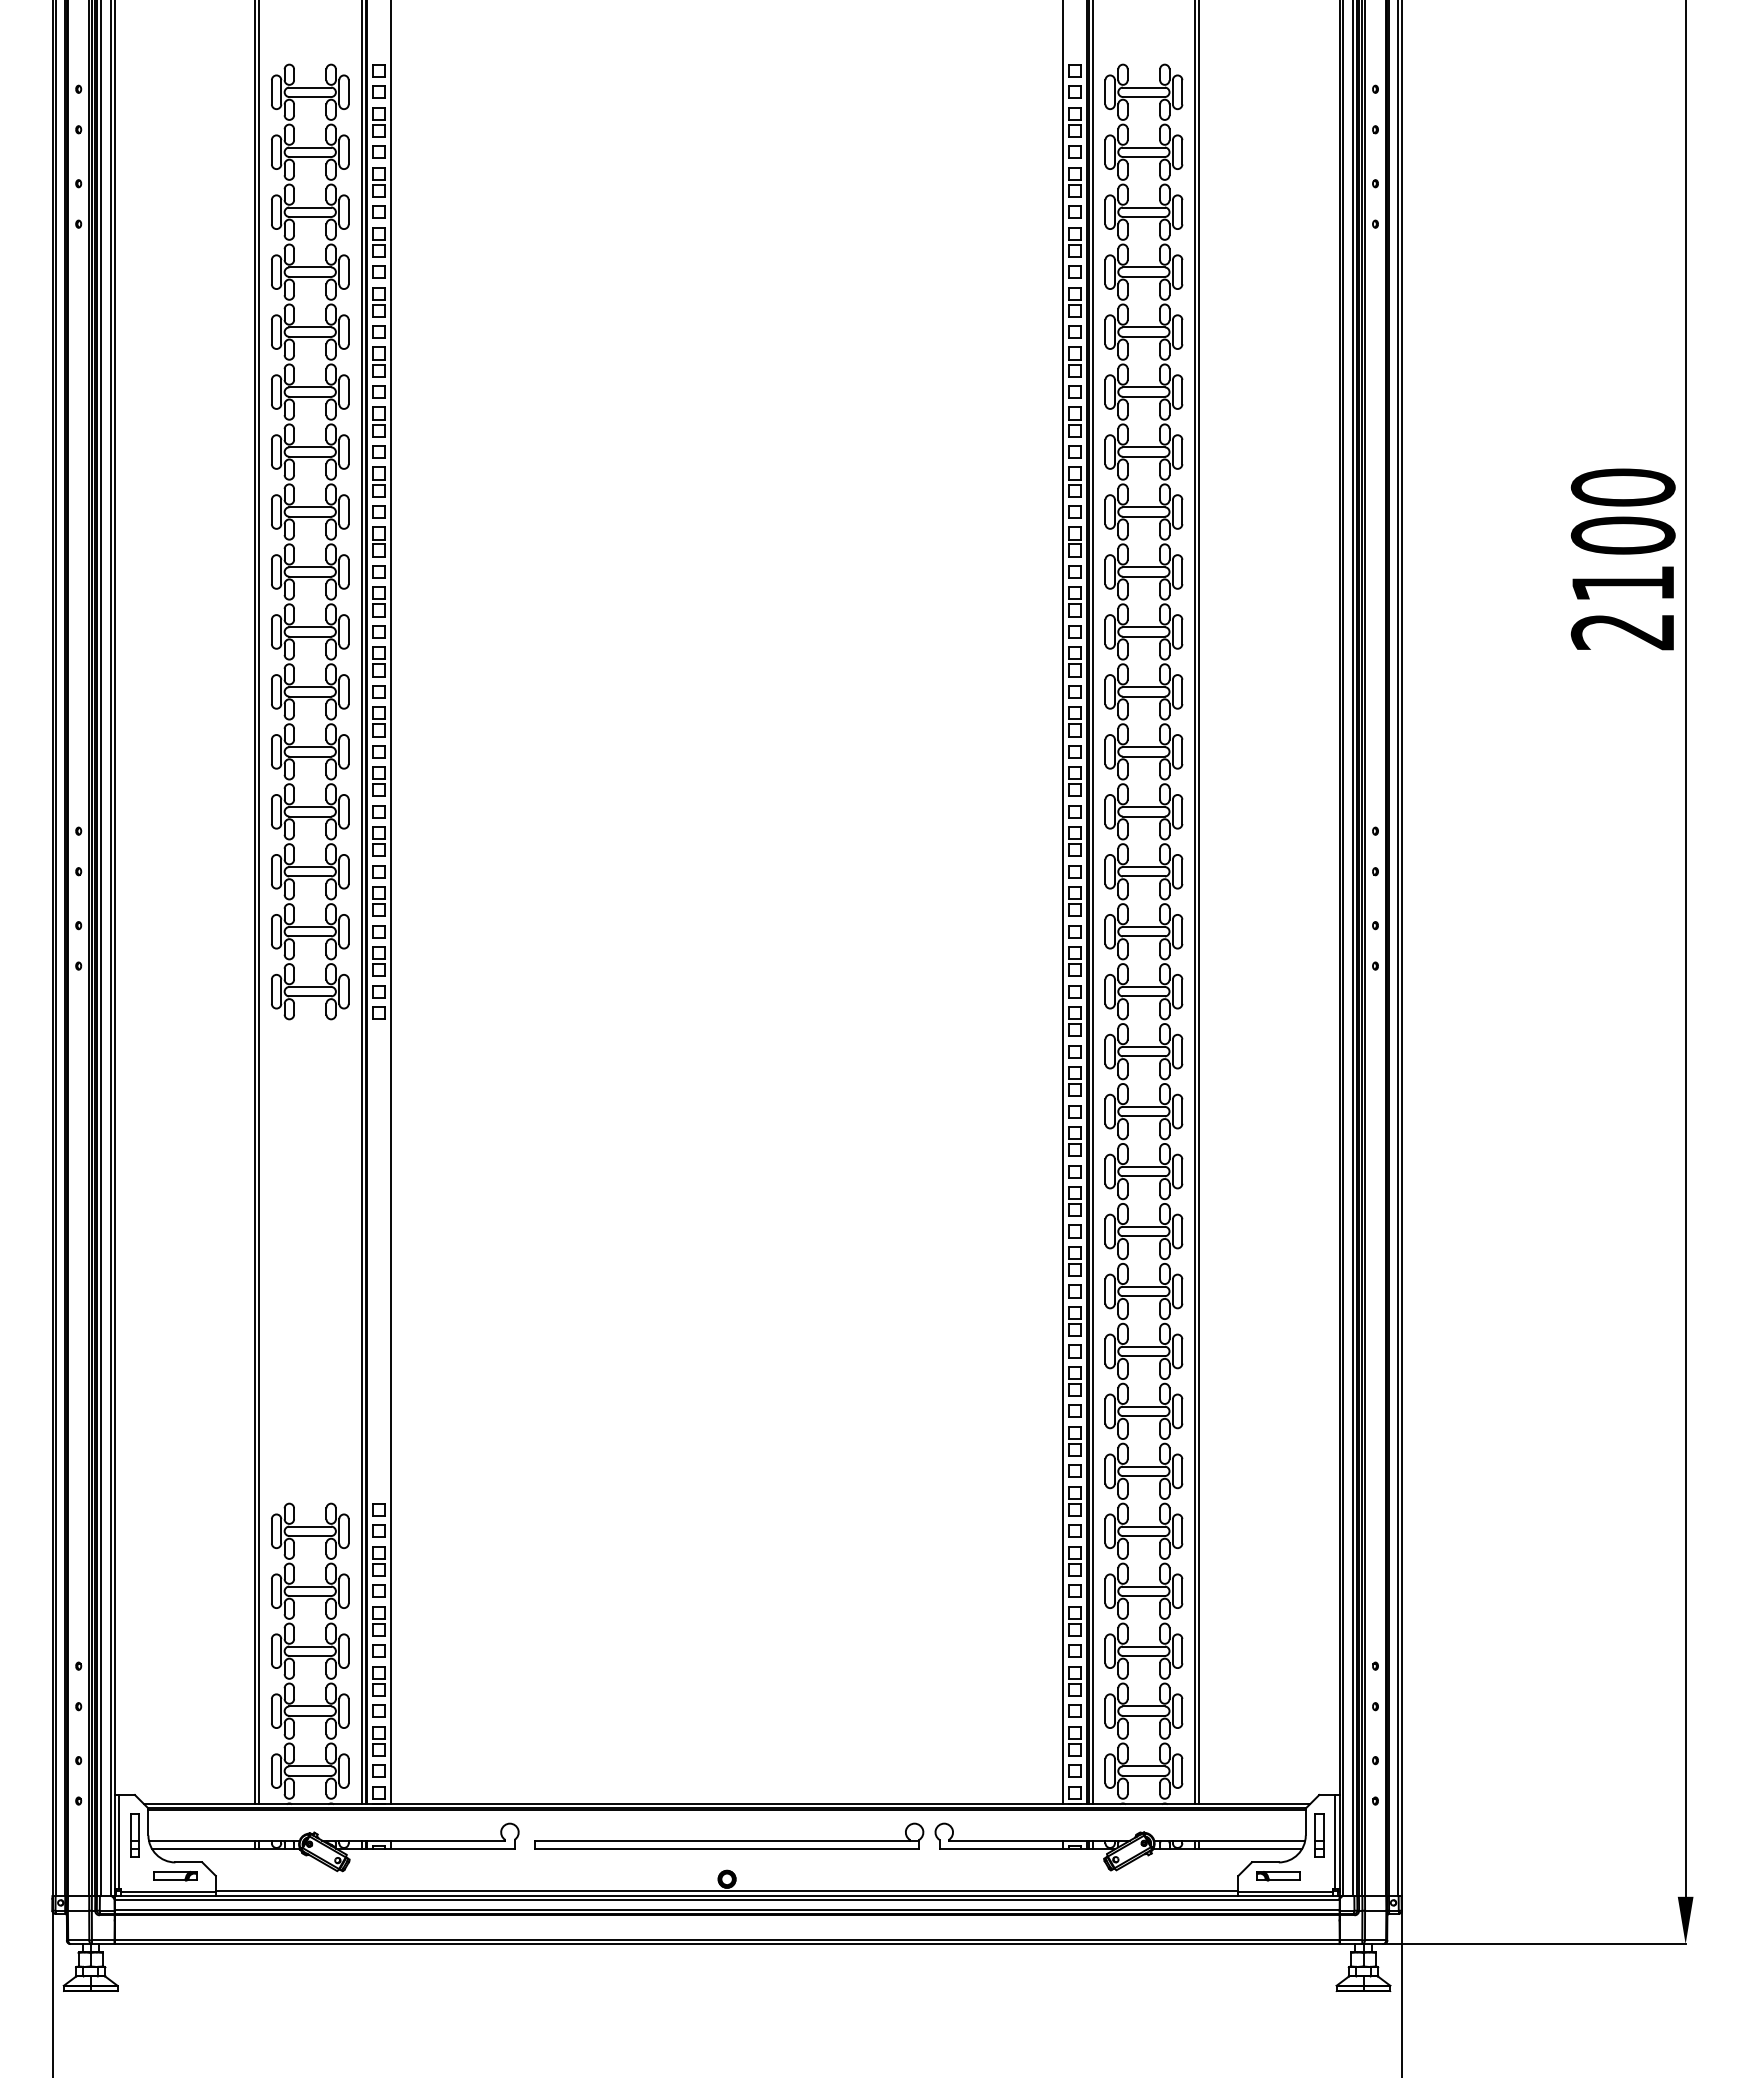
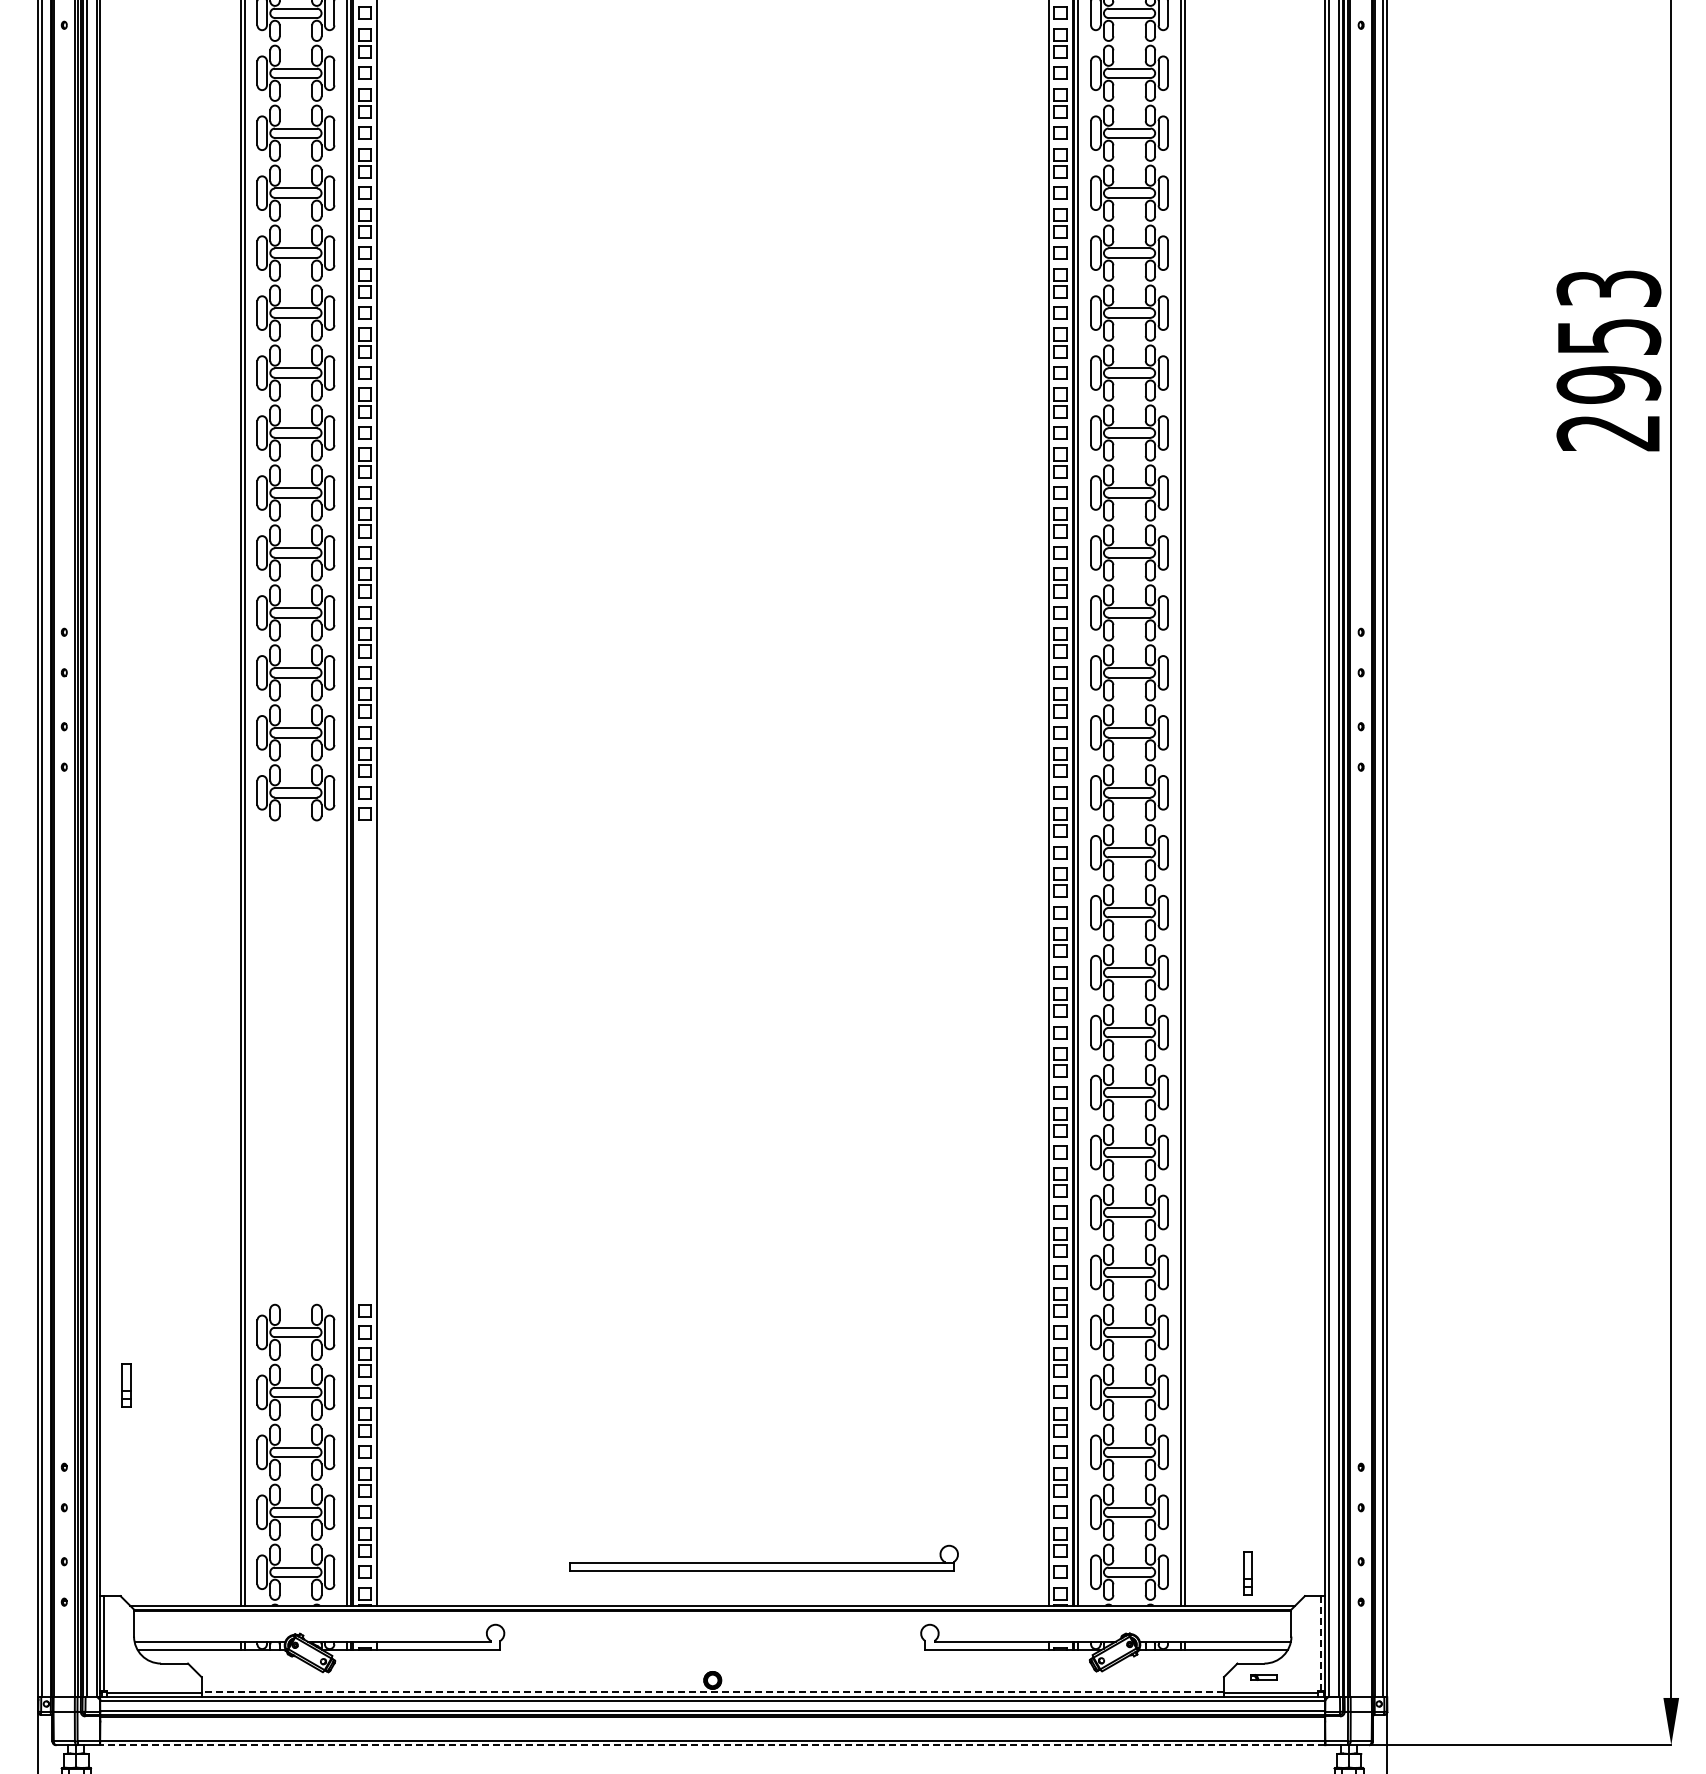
text: (1622, 535) -> (1608, 336), 2100 -> 2953
part: (134, 1835) -> (126, 1385), moved
part: (729, 1835) -> (764, 1557), moved
part: (1319, 1835) -> (1248, 1573), moved
line: (1335, 1841) -> (1321, 1642), solid -> dashed
part: (175, 1876) -> (161, 1677), removed
part: (1278, 1876) -> (1264, 1677), size x0.6
line: (726, 1890) -> (712, 1691), solid -> dashed
line: (726, 1944) -> (712, 1745), solid -> dashed

